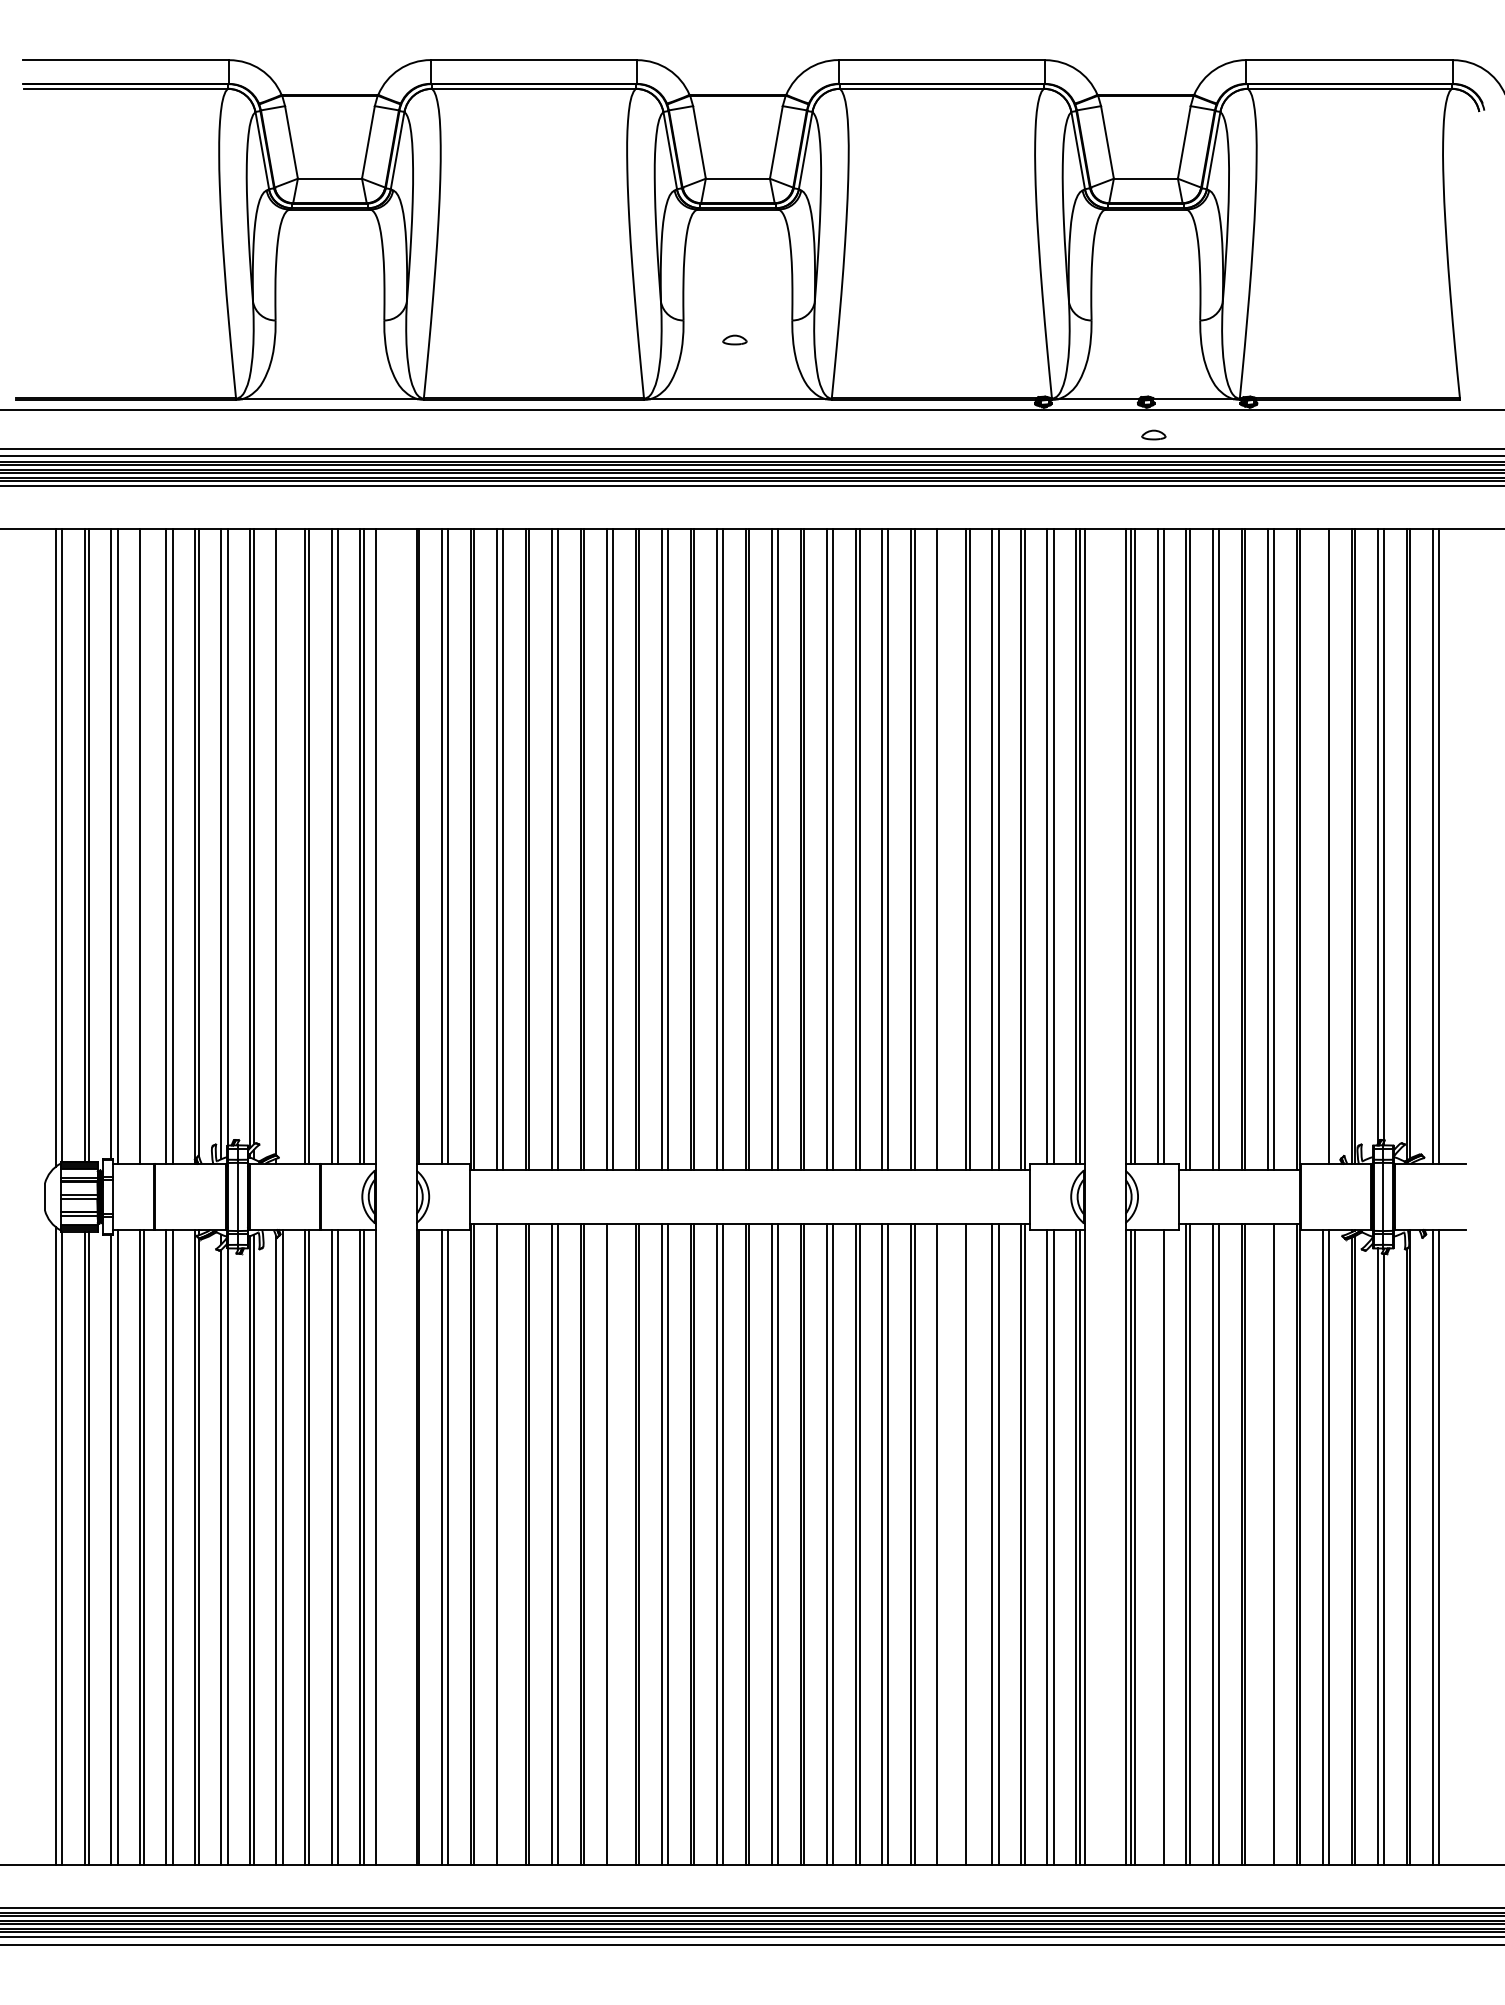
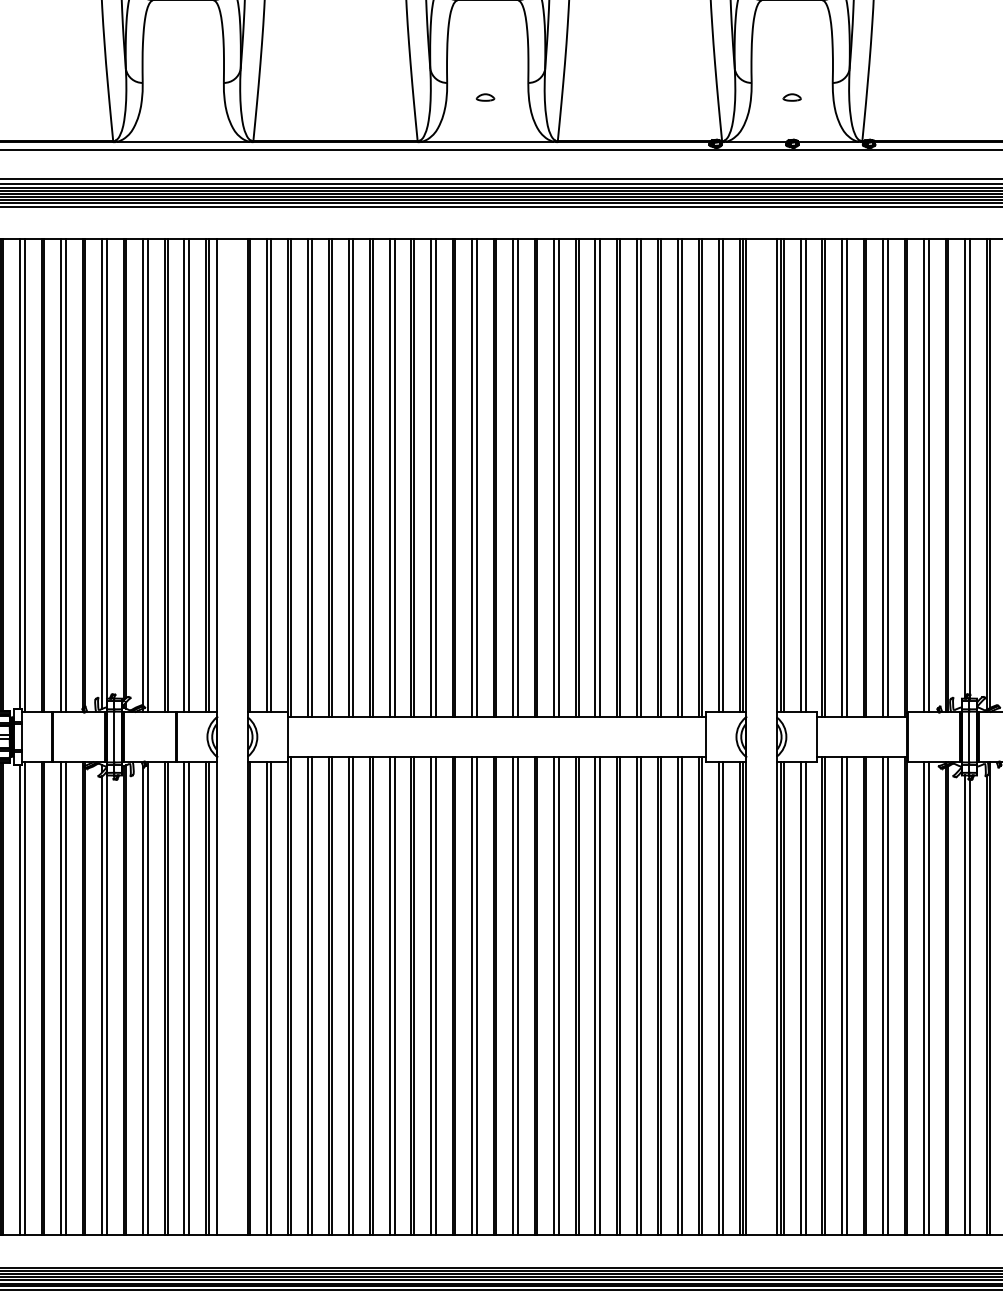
part: (1153, 434) -> (791, 97), moved
line: (143, 846) -> (44, 475), added
line: (282, 846) -> (147, 475), added
line: (1322, 846) -> (924, 475), added
line: (943, 849) -> (641, 477), added
line: (502, 1543) -> (312, 995), added
line: (613, 1543) -> (394, 995), added
line: (943, 1543) -> (641, 995), added
line: (969, 1543) -> (660, 995), added
line: (1267, 1543) -> (882, 995), added
line: (1157, 1547) -> (800, 998), added

